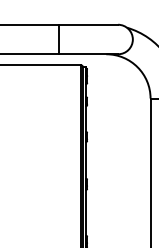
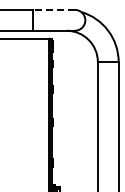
line: (89, 24) -> (54, 9), solid -> dashed

